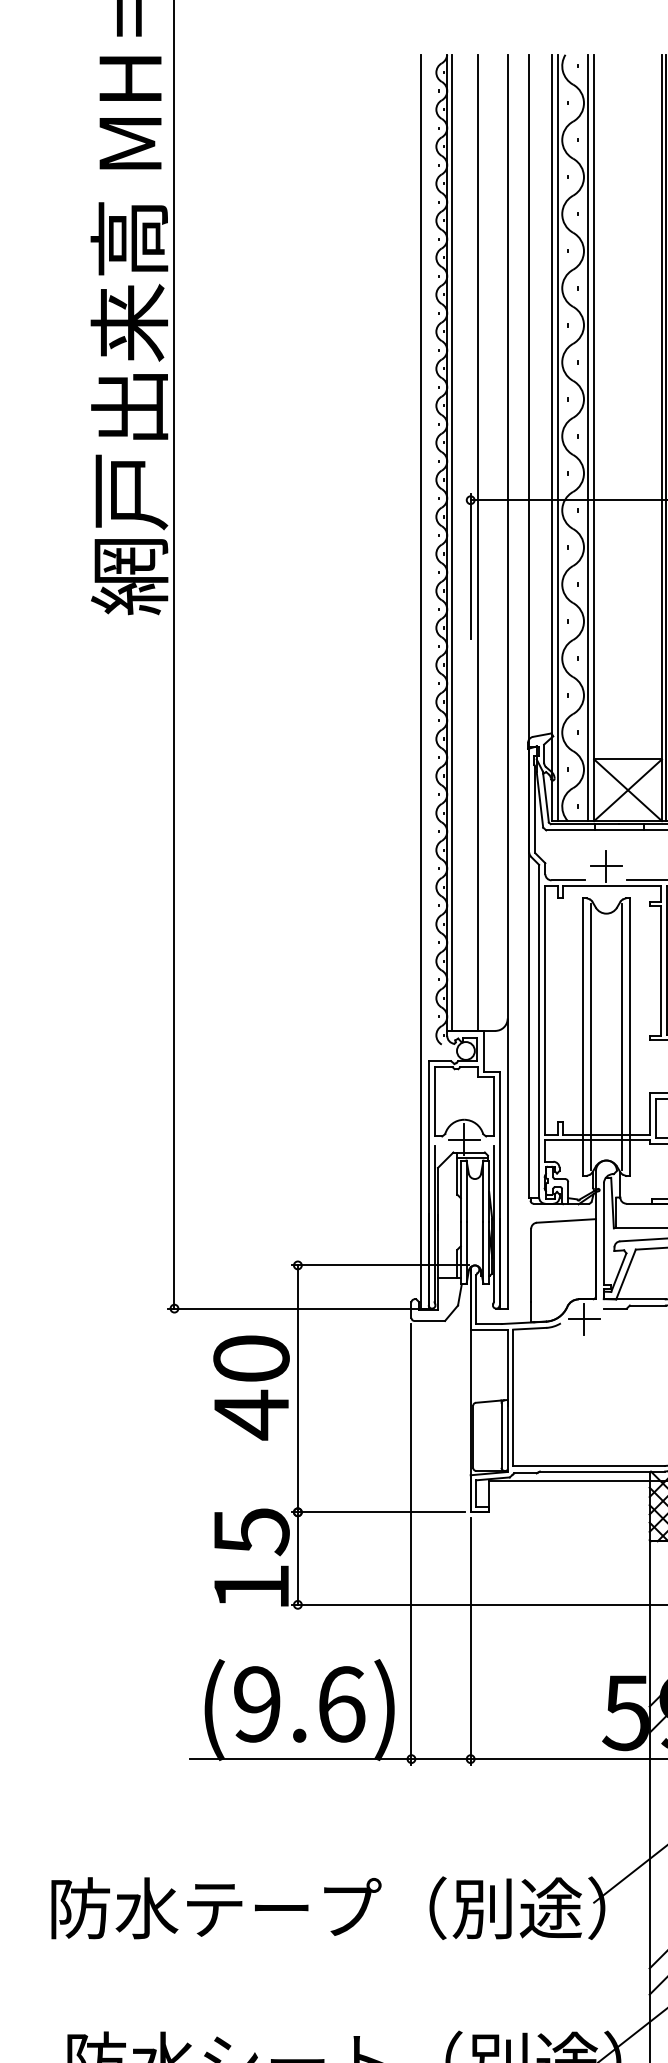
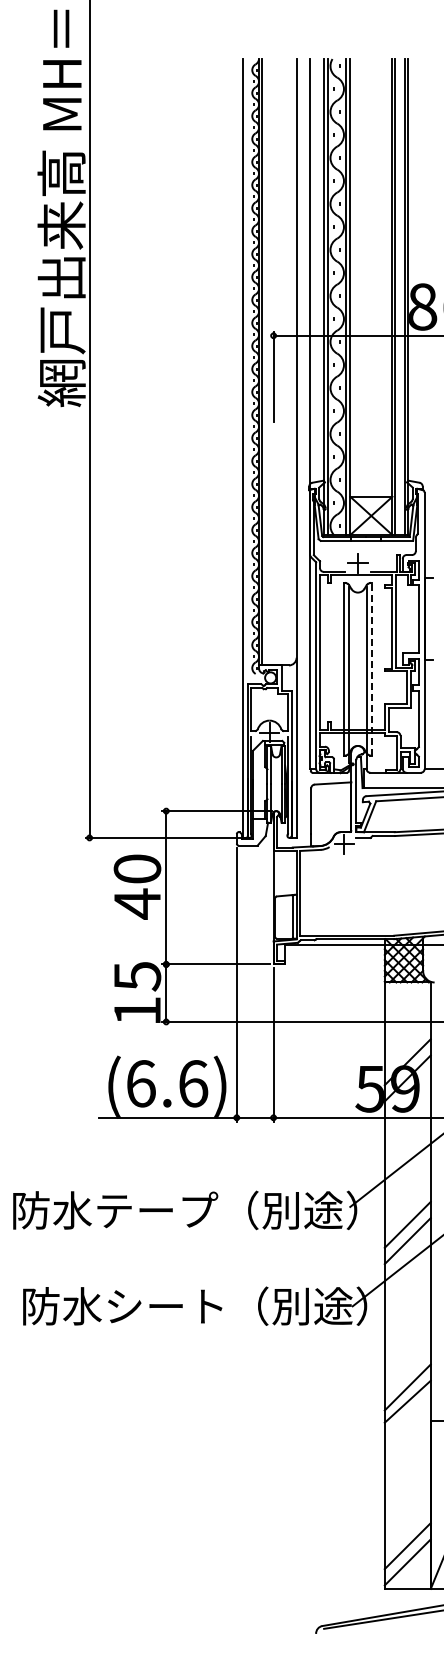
line: (478, 543) -> (278, 362), removed
line: (629, 1035) -> (372, 668), solid -> dashed
text: (256, 1703) -> (140, 1083), (9.6) -> (6.6)

